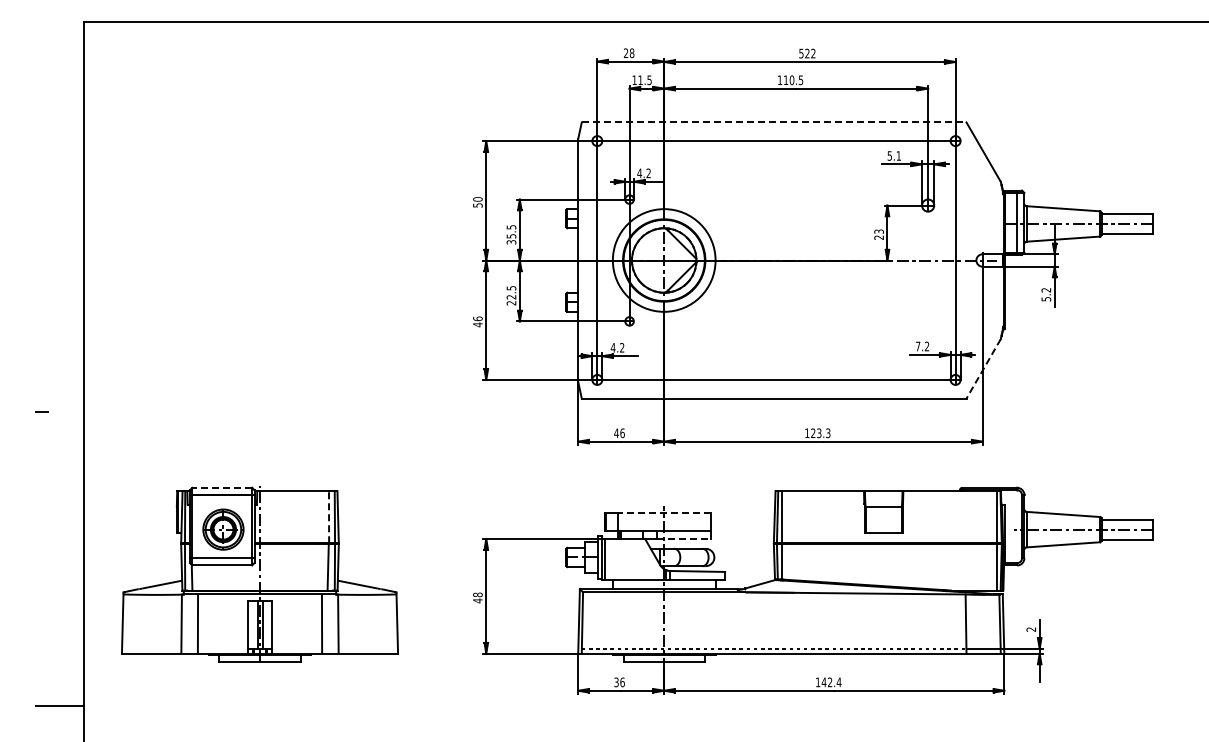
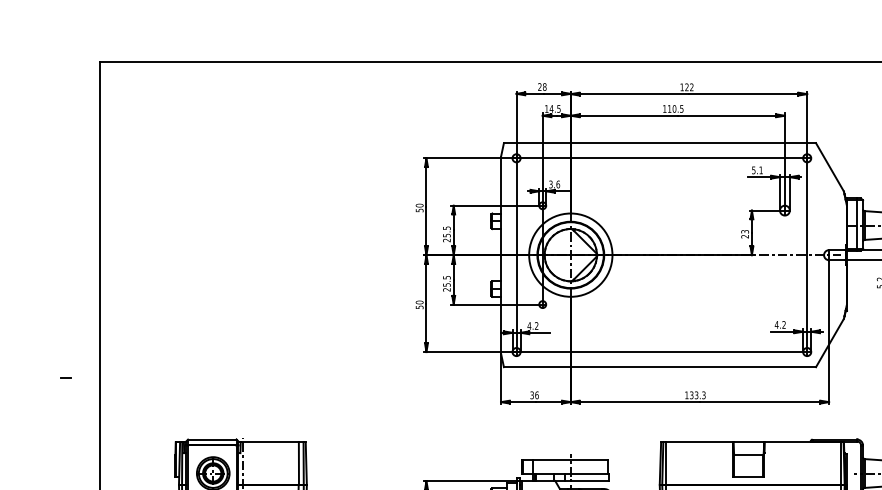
text: (801, 53) -> (682, 87), 522 -> 122
text: (640, 79) -> (551, 108), 11.5 -> 14.5
line: (774, 122) -> (660, 143), dashed -> solid
text: (643, 173) -> (554, 184), 4.2 -> 3.6
text: (511, 242) -> (446, 240), 35.5 -> 25.5
text: (511, 297) -> (446, 285), 22.5 -> 25.5
text: (477, 321) -> (419, 304), 46 -> 50
text: (917, 346) -> (776, 324), 7.2 -> 4.2
line: (983, 369) -> (829, 343), dashed -> solid
text: (616, 433) -> (532, 395), 46 -> 36
text: (813, 433) -> (691, 395), 123.3 -> 133.3
line: (222, 487) -> (212, 439), dashed -> solid
line: (663, 512) -> (570, 459), dashed -> solid
line: (329, 516) -> (299, 462), dashed -> solid
line: (683, 538) -> (586, 480), dashed -> solid

